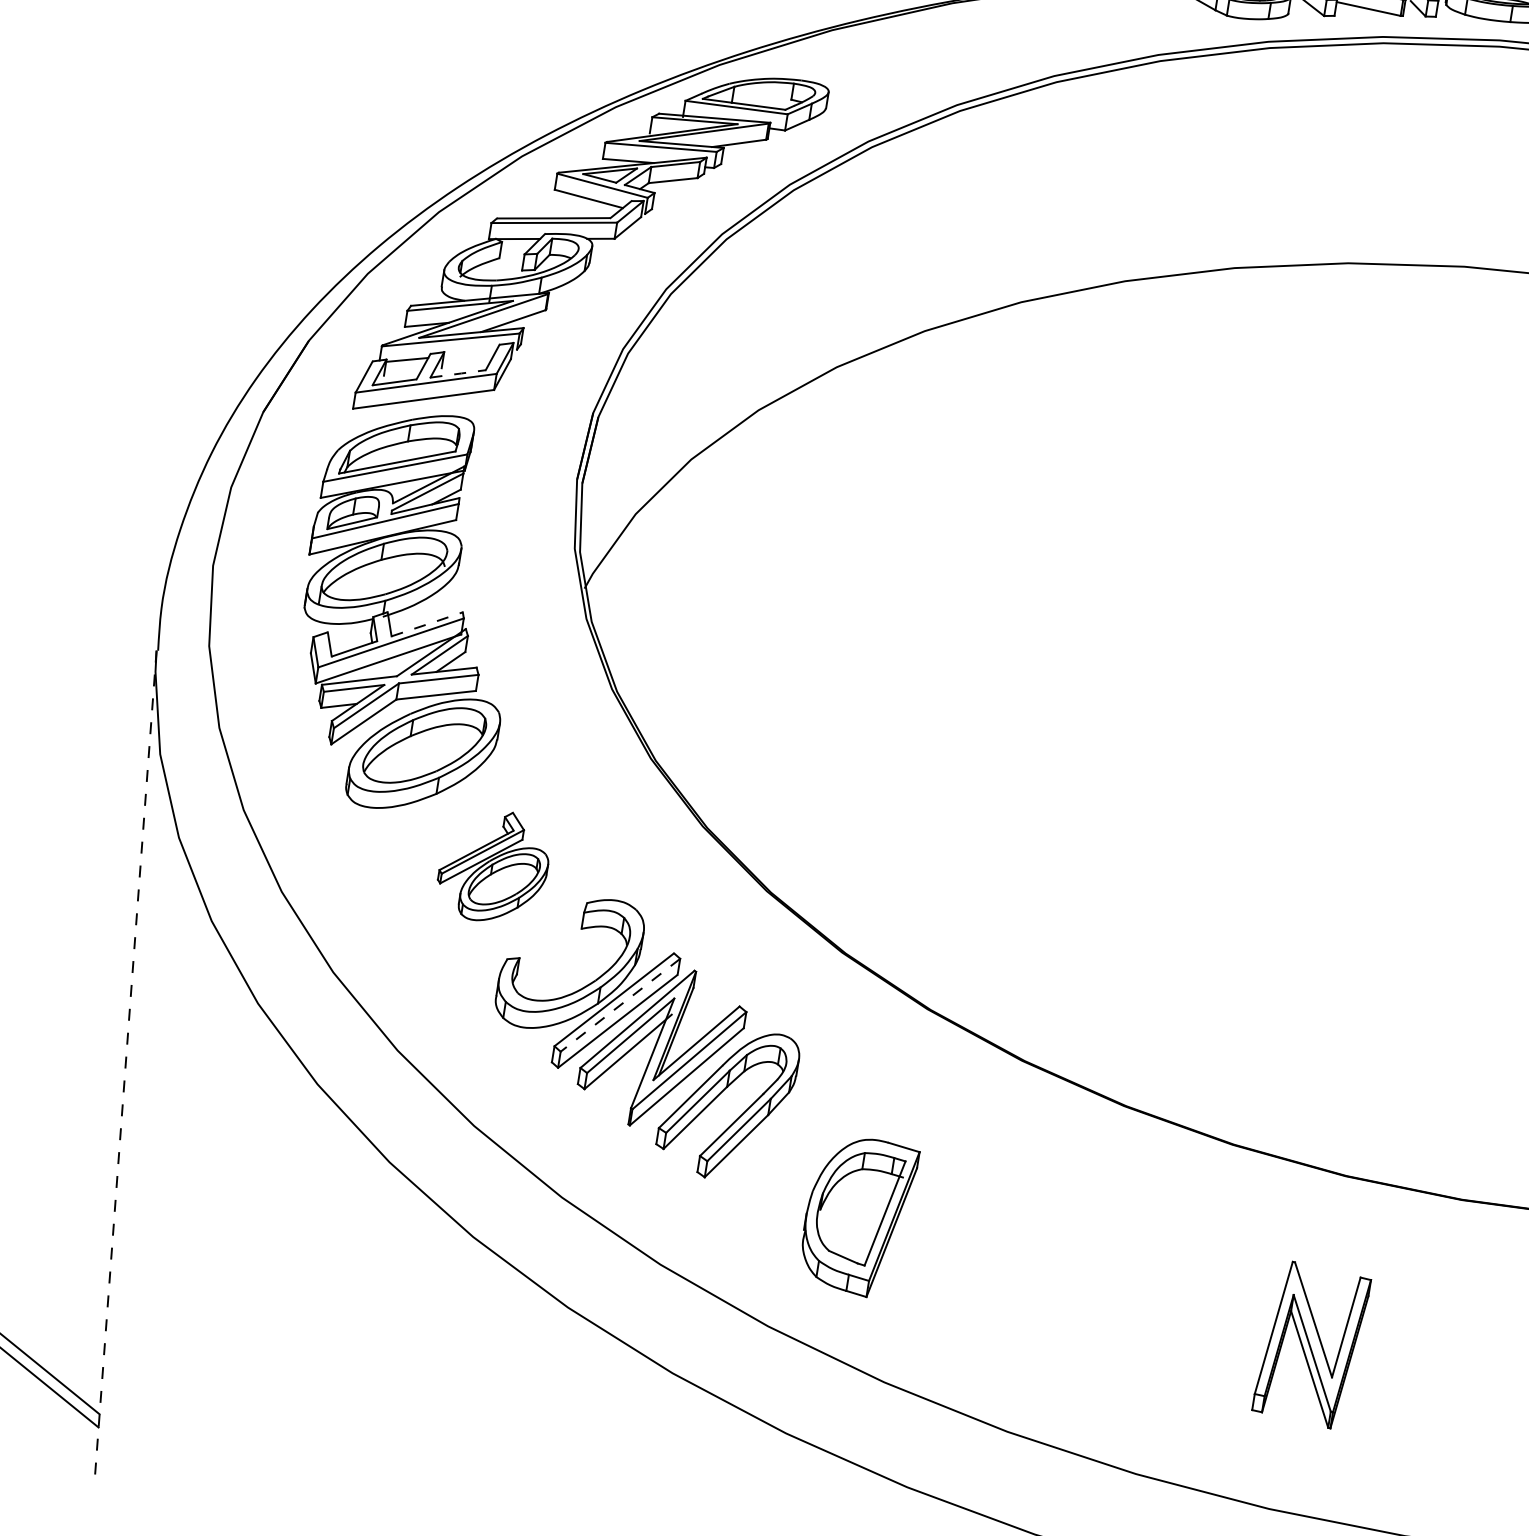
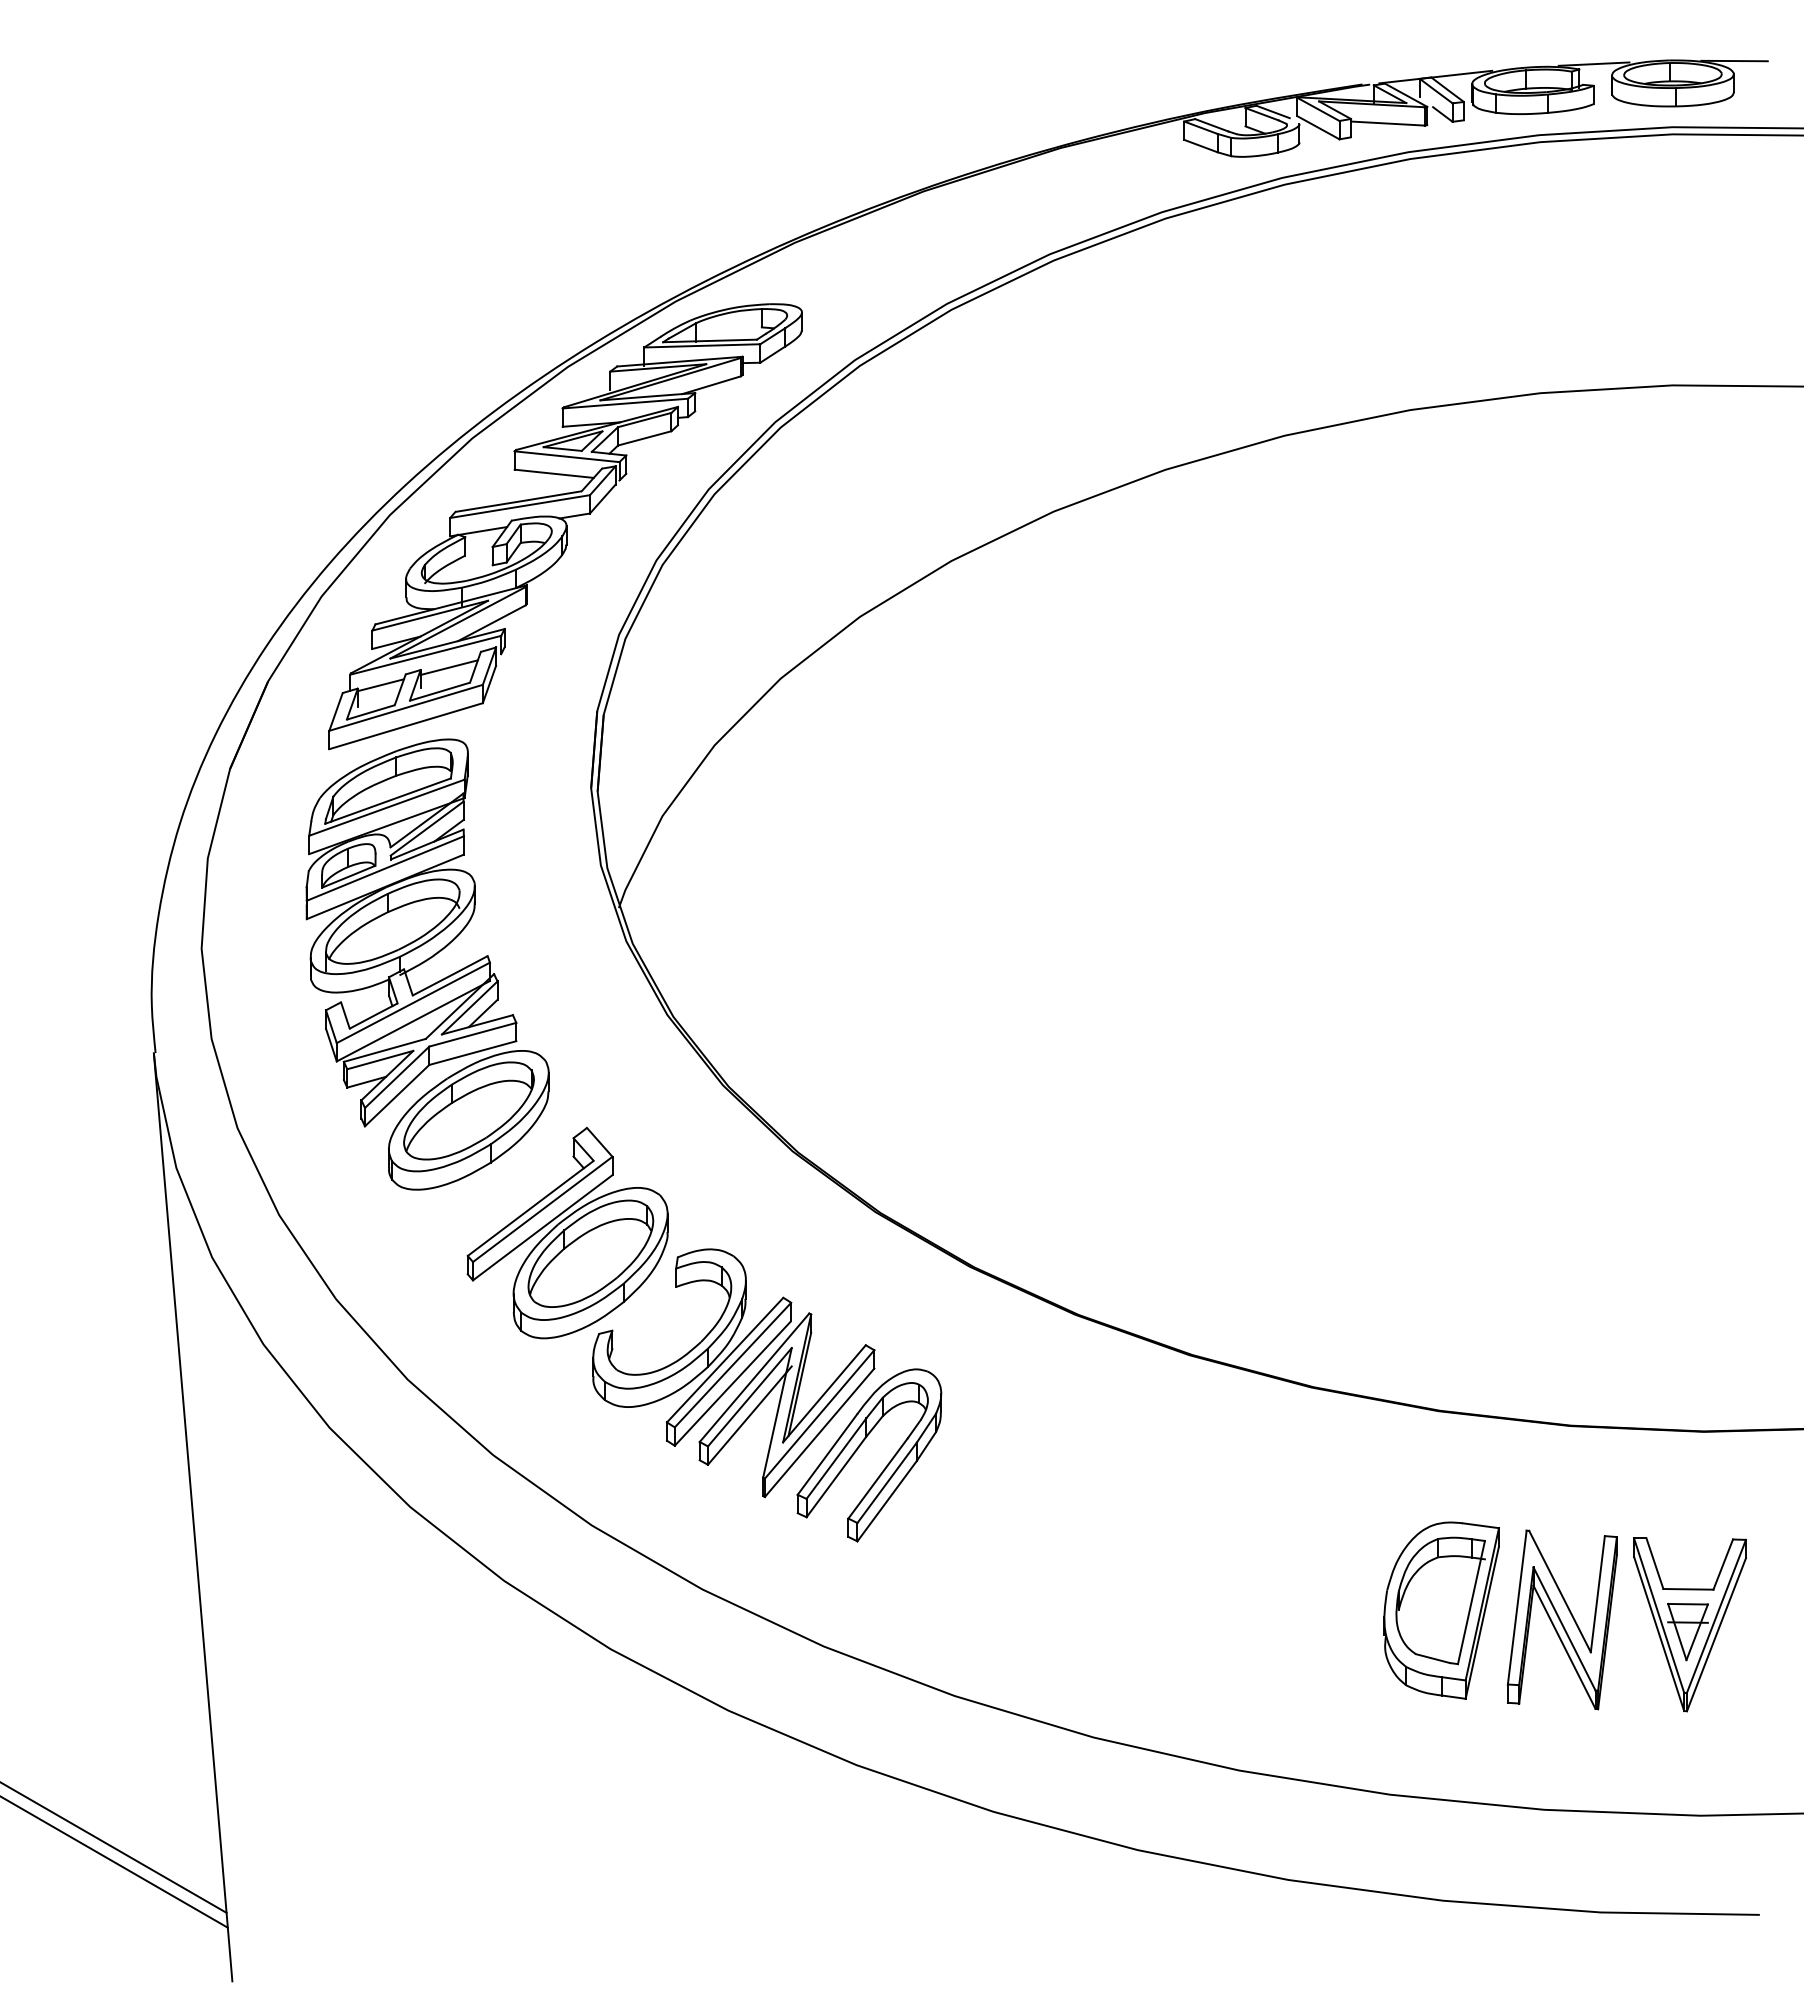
line: (469, 354) -> (449, 667), added
line: (458, 373) -> (440, 691), dashed -> solid
line: (428, 624) -> (451, 975), dashed -> solid
part: (493, 866) -> (567, 1233), size x1.67
line: (619, 1005) -> (732, 1365), dashed -> solid
line: (126, 1063) -> (193, 1517), dashed -> solid
part: (857, 1216) -> (1441, 1610), moved
part: (1422, 1366) -> (1689, 1624), added

